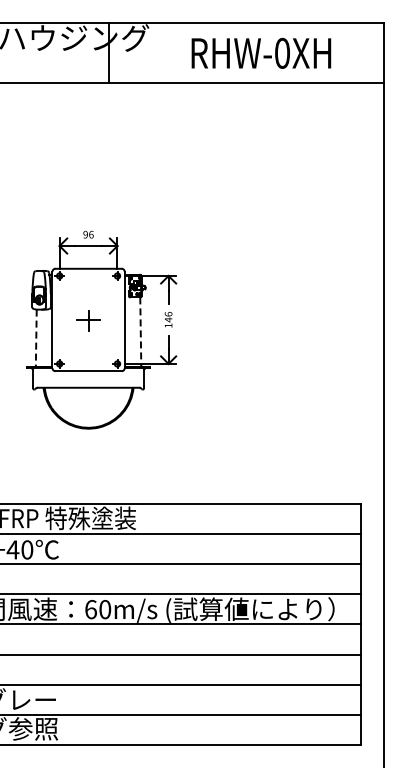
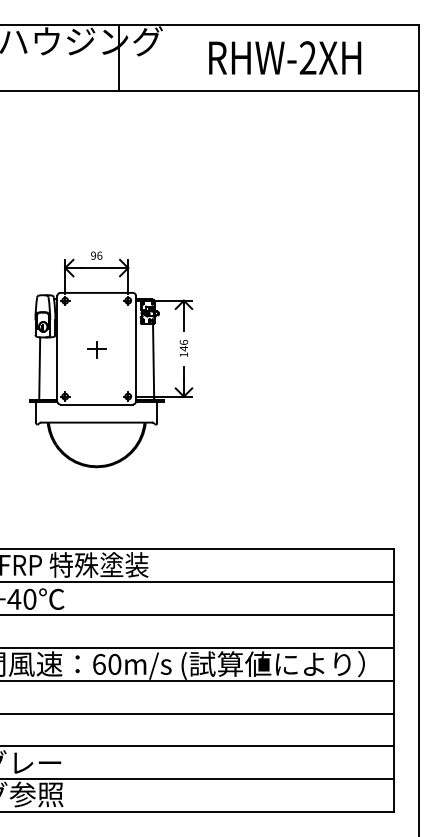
text: (281, 53) -> (307, 58), RHW-0XH -> RHW-2XH
part: (88, 320) -> (96, 349), size x0.71
line: (140, 332) -> (153, 362), dashed -> solid
line: (36, 338) -> (39, 368), dashed -> solid

